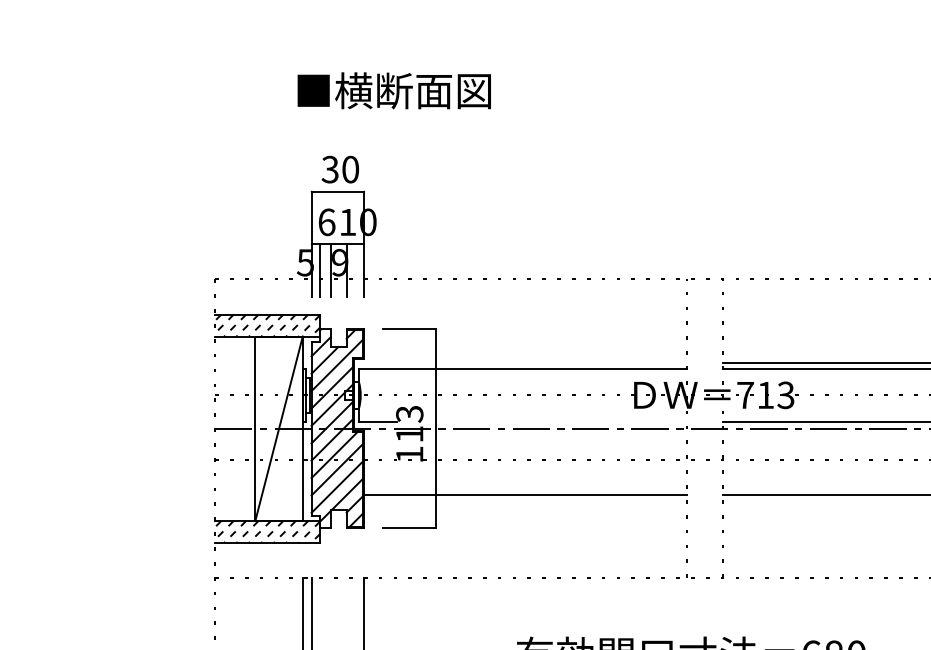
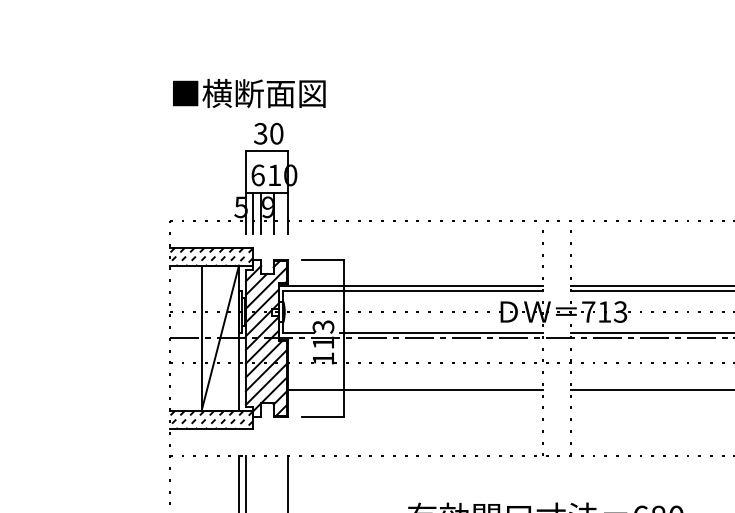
text: (394, 90) -> (249, 93), moved
line: (519, 362) -> (410, 286), added
line: (557, 421) -> (440, 332), added

